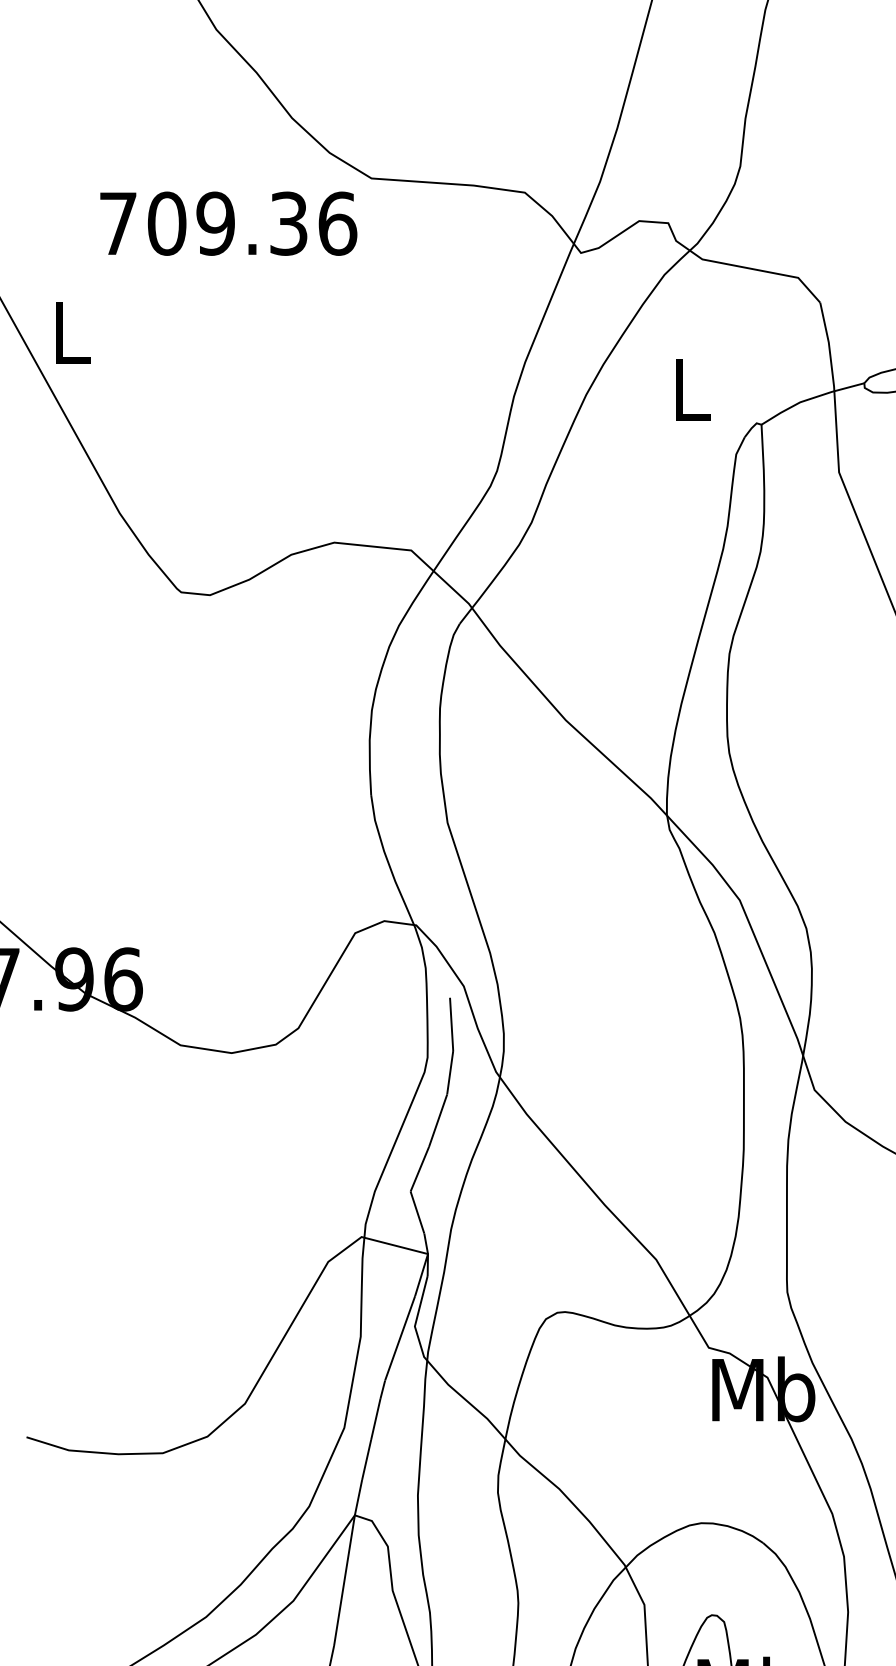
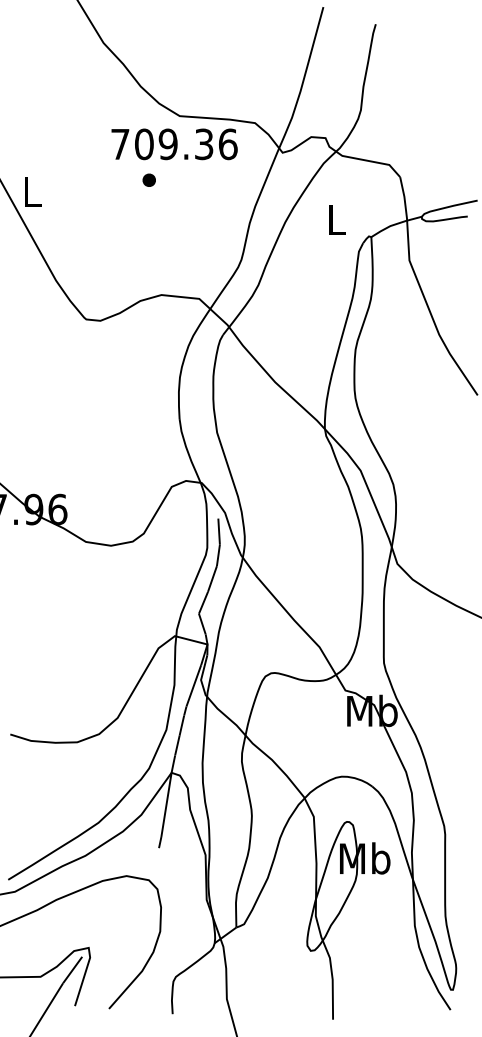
text: (228, 223) -> (174, 144), moved
part: (307, 307) -> (148, 179), added

